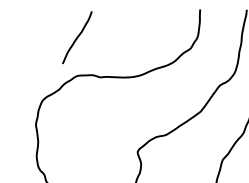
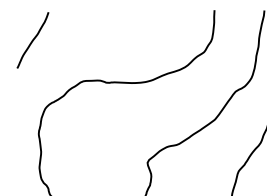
curve: (76, 37) -> (32, 40), moved

